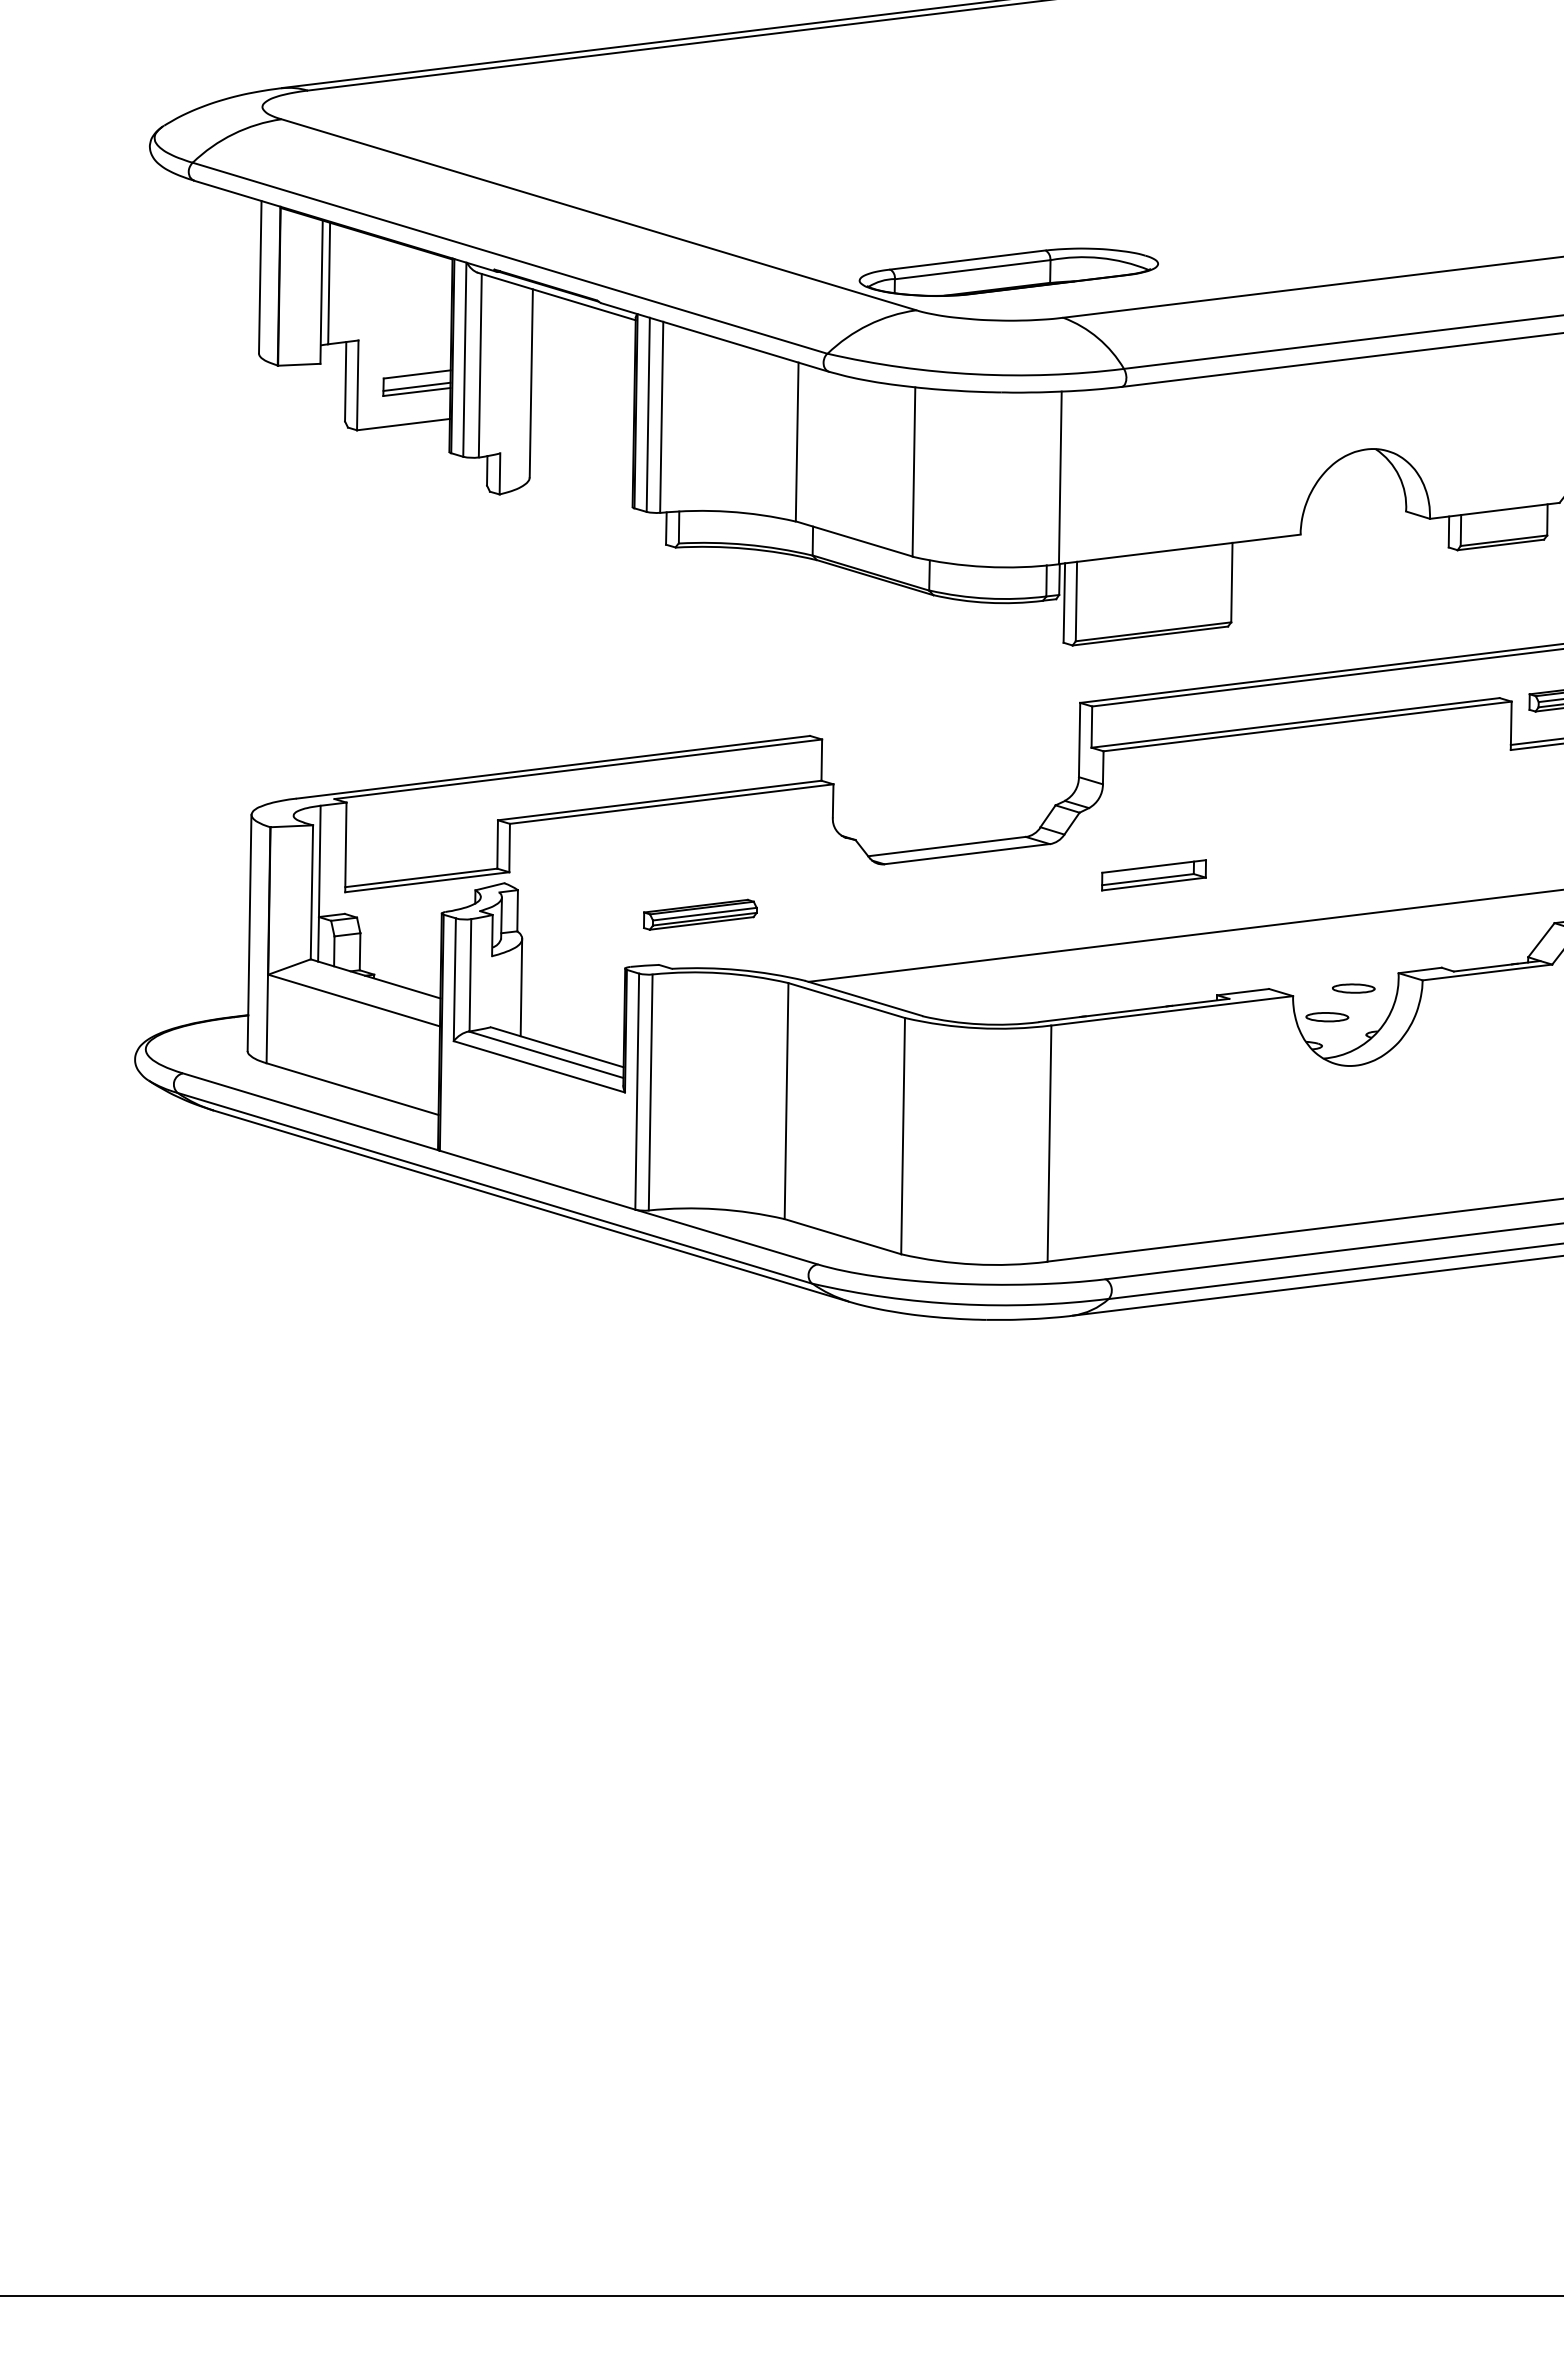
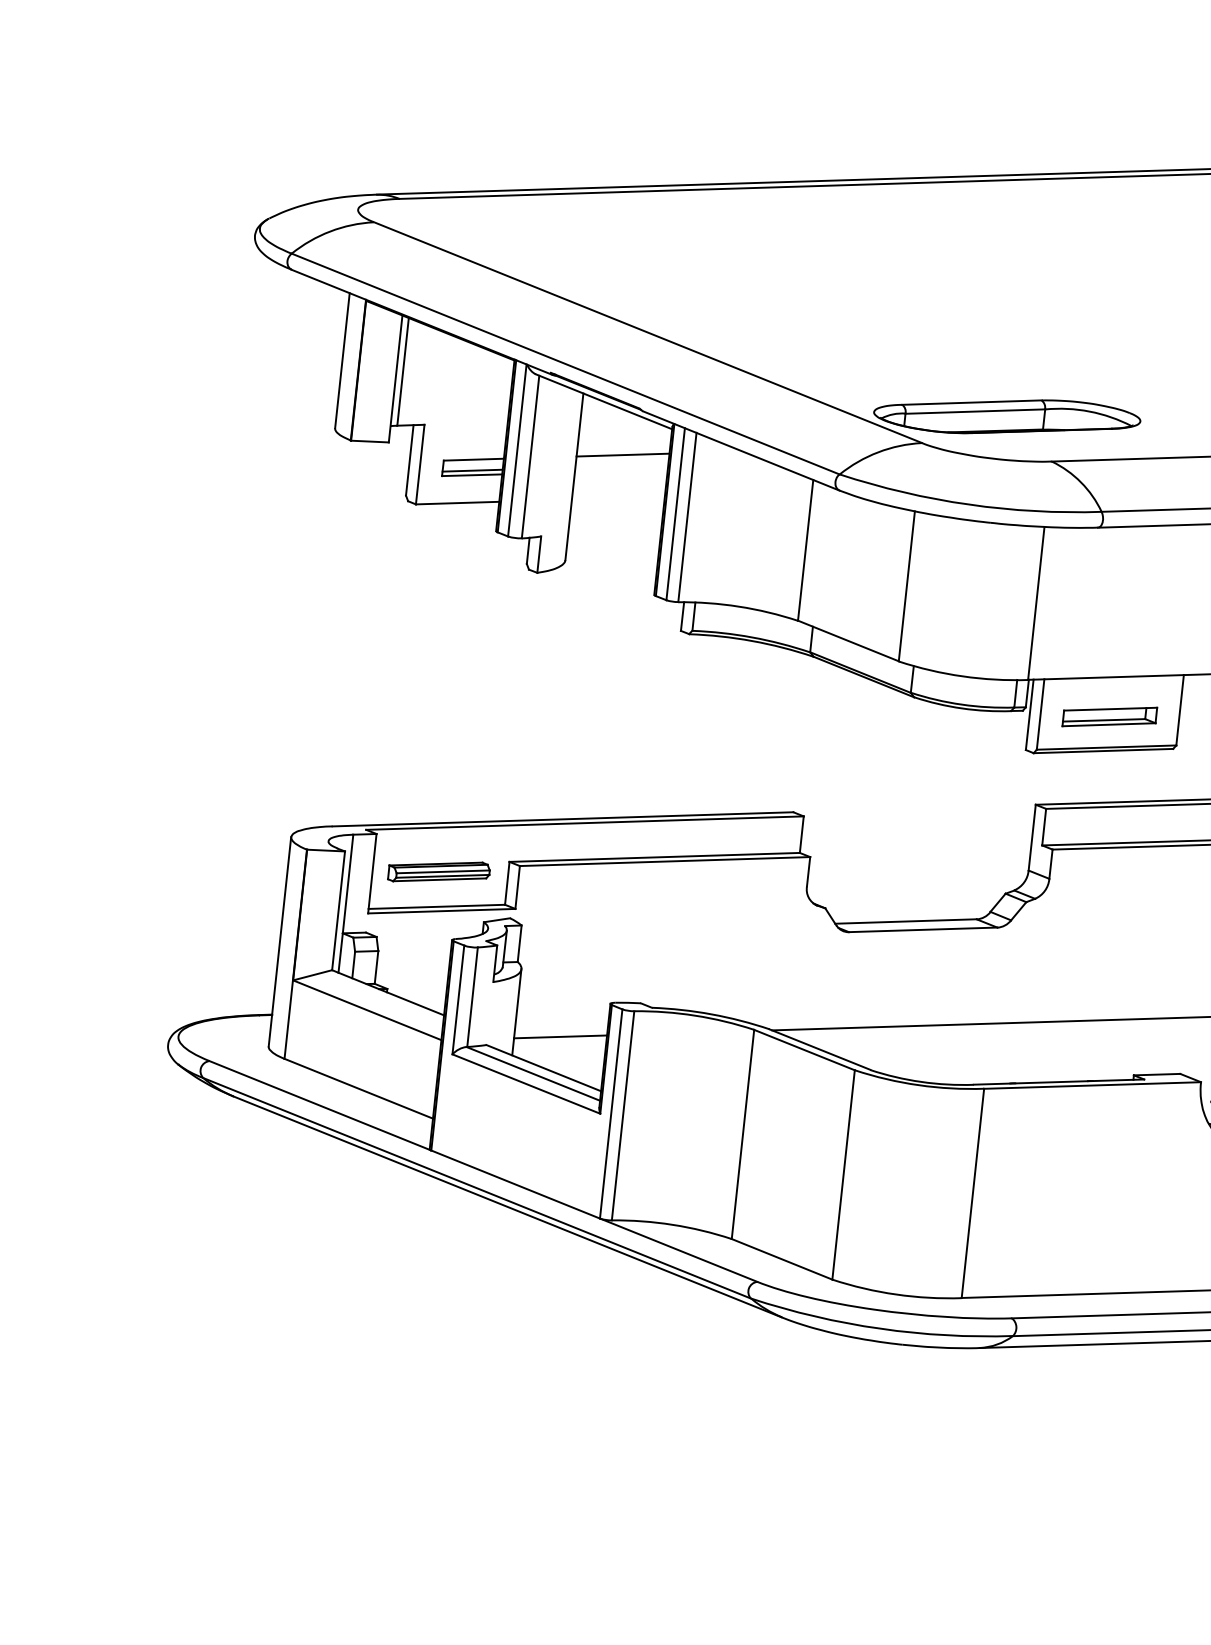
line: (583, 353) -> (623, 454), added
part: (1153, 875) -> (1109, 717), moved
part: (700, 914) -> (439, 871), moved
line: (572, 1010) -> (560, 1036), added

